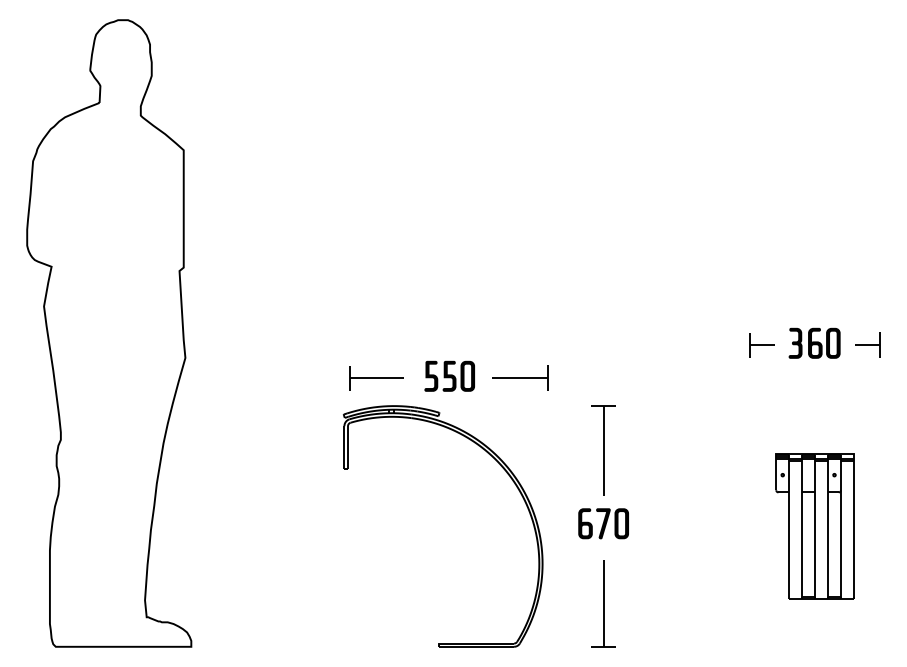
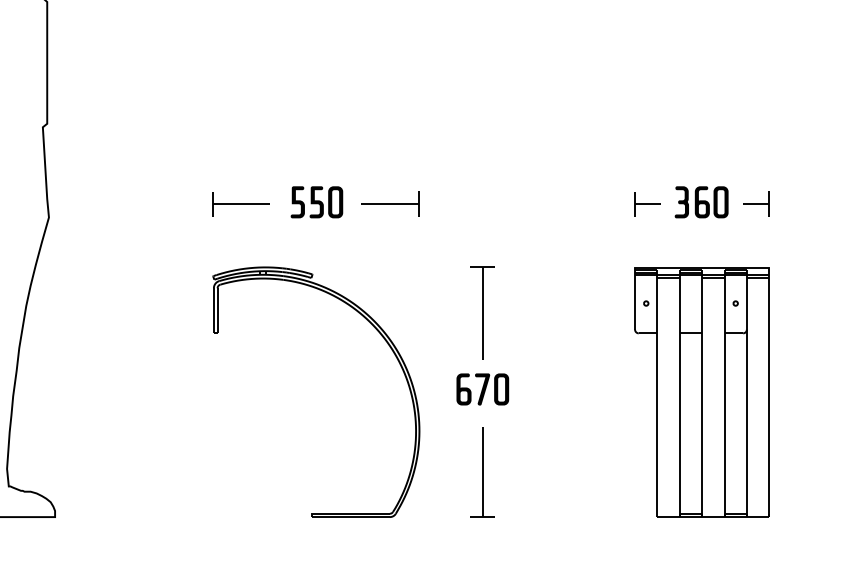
part: (448, 375) -> (315, 201), moved
part: (814, 526) -> (701, 392), size x1.67

